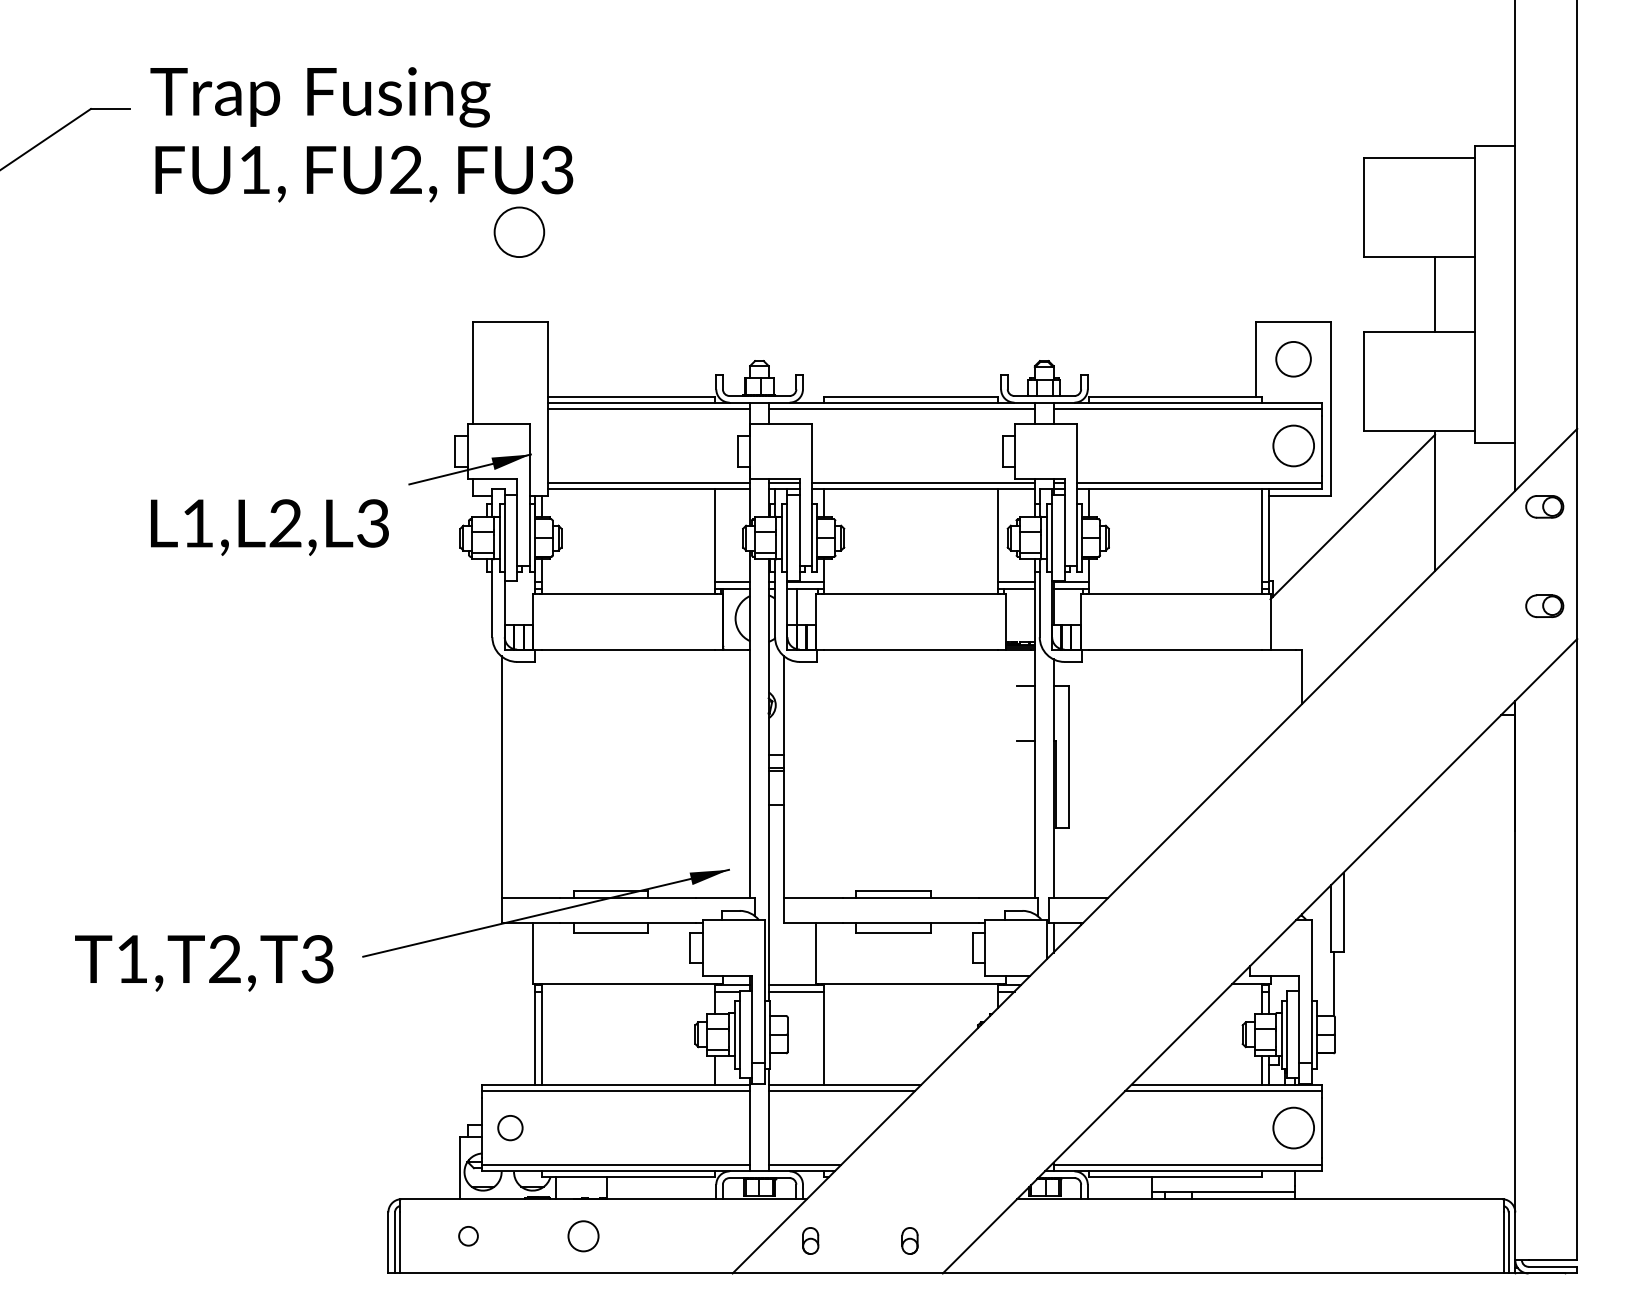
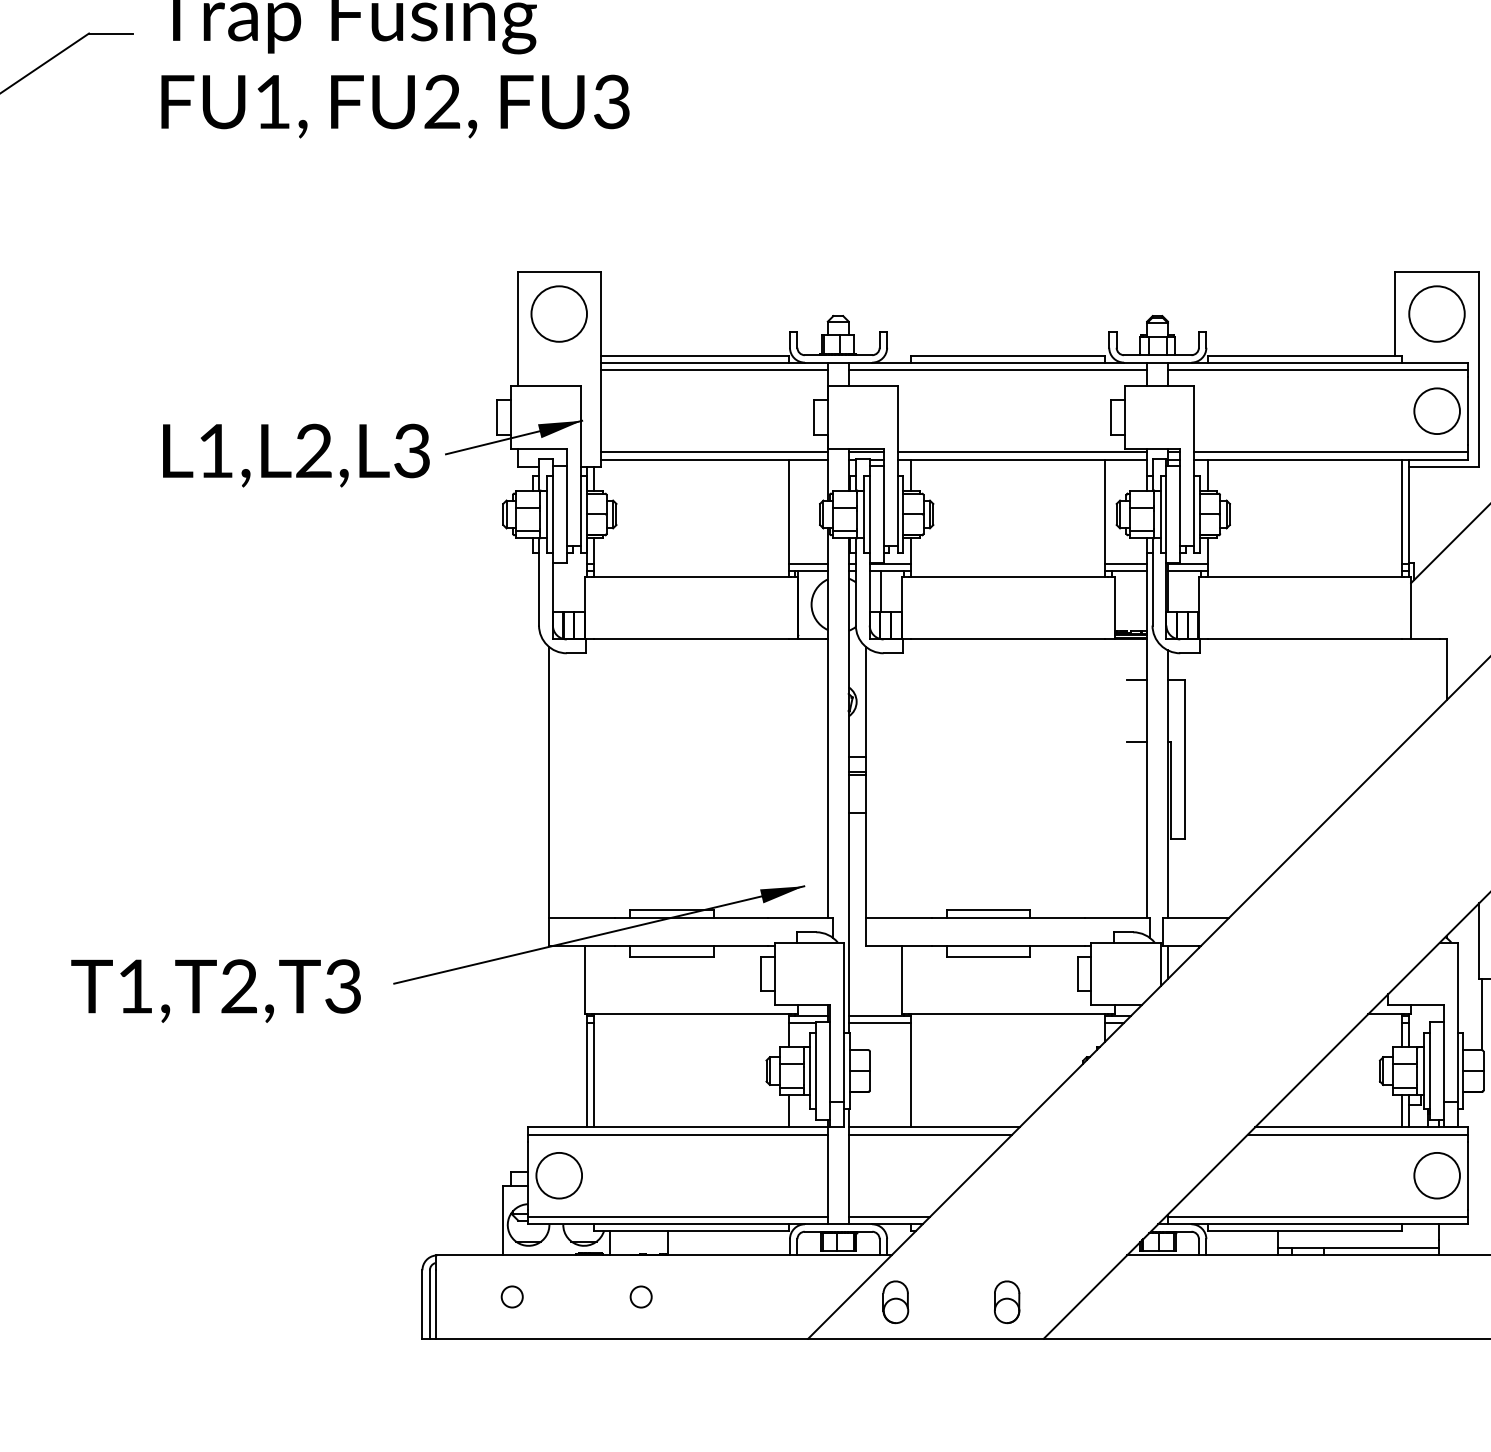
circle: (519, 231) -> (559, 313), moved
circle: (1293, 359) -> (1436, 314), size x1.43
text: (269, 527) -> (295, 455), moved
circle: (510, 1127) -> (559, 1175), size x1.67
circle: (583, 1235) -> (641, 1296), size x0.62
part: (810, 1240) -> (895, 1301), size x1.43
part: (909, 1240) -> (1006, 1301), size x1.43

